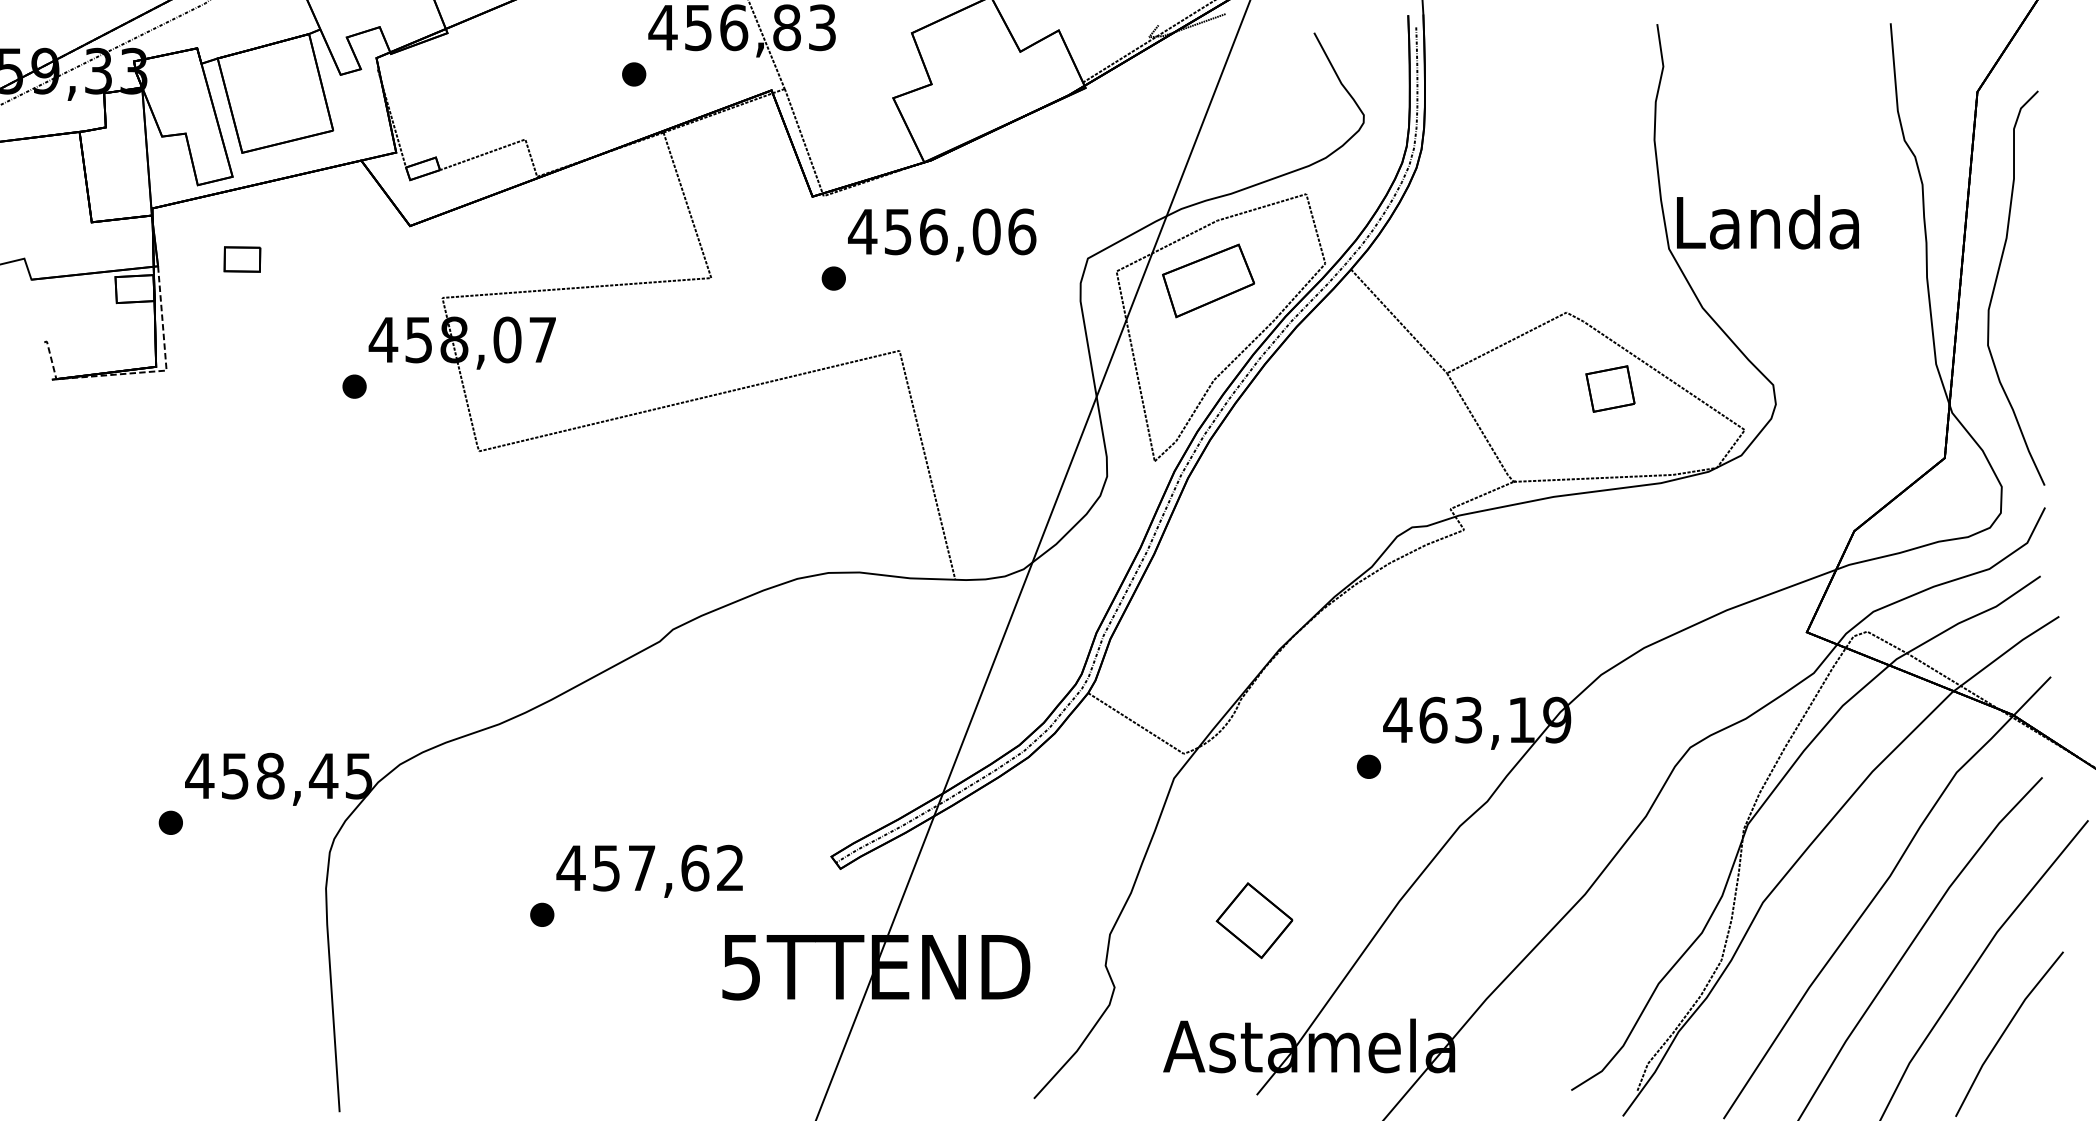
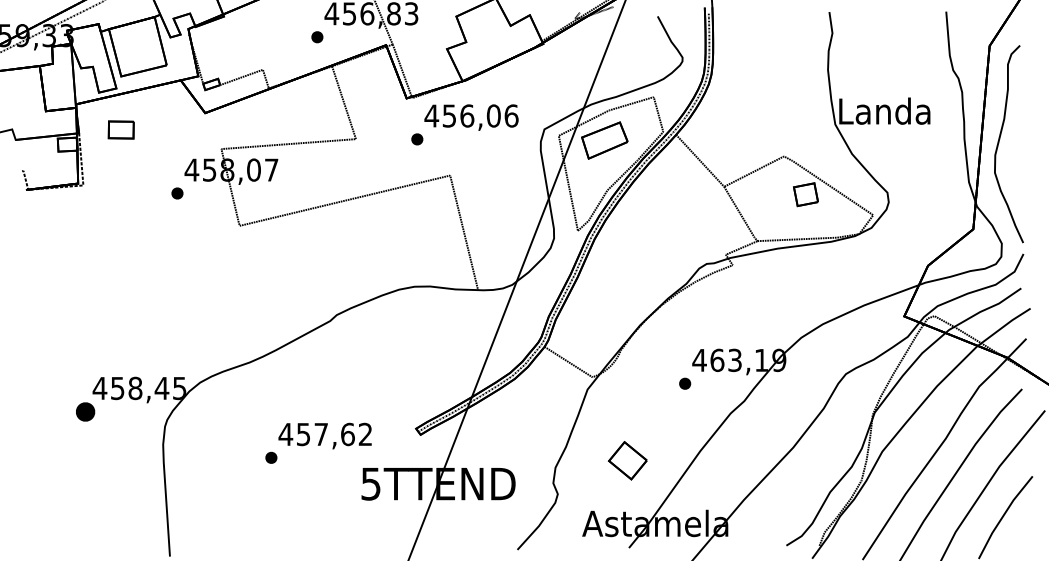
part: (242, 258) -> (121, 129), size x1.4
part: (170, 822) -> (85, 411), size x1.6

